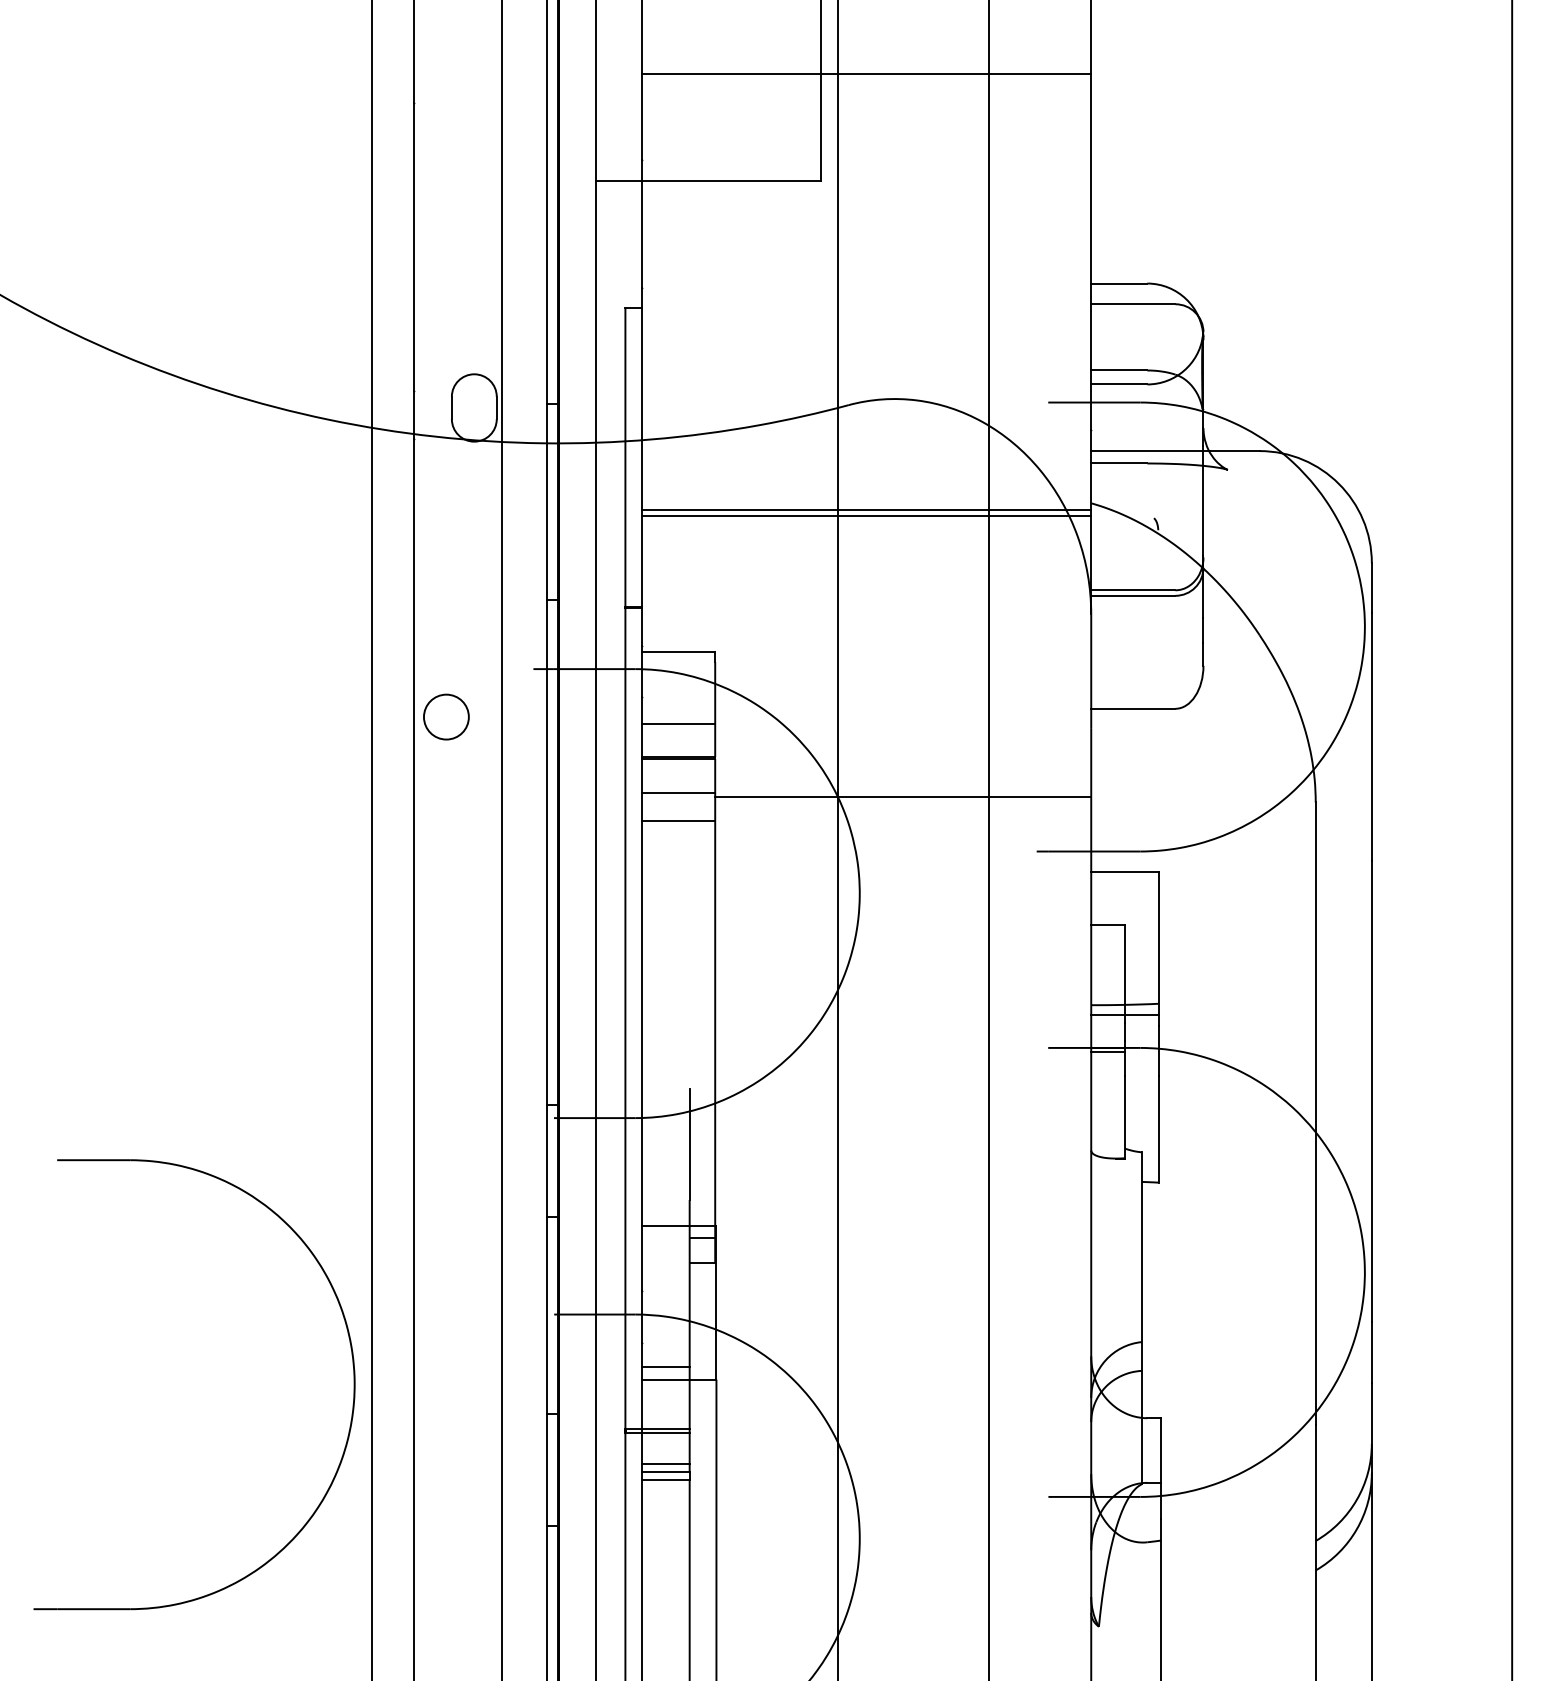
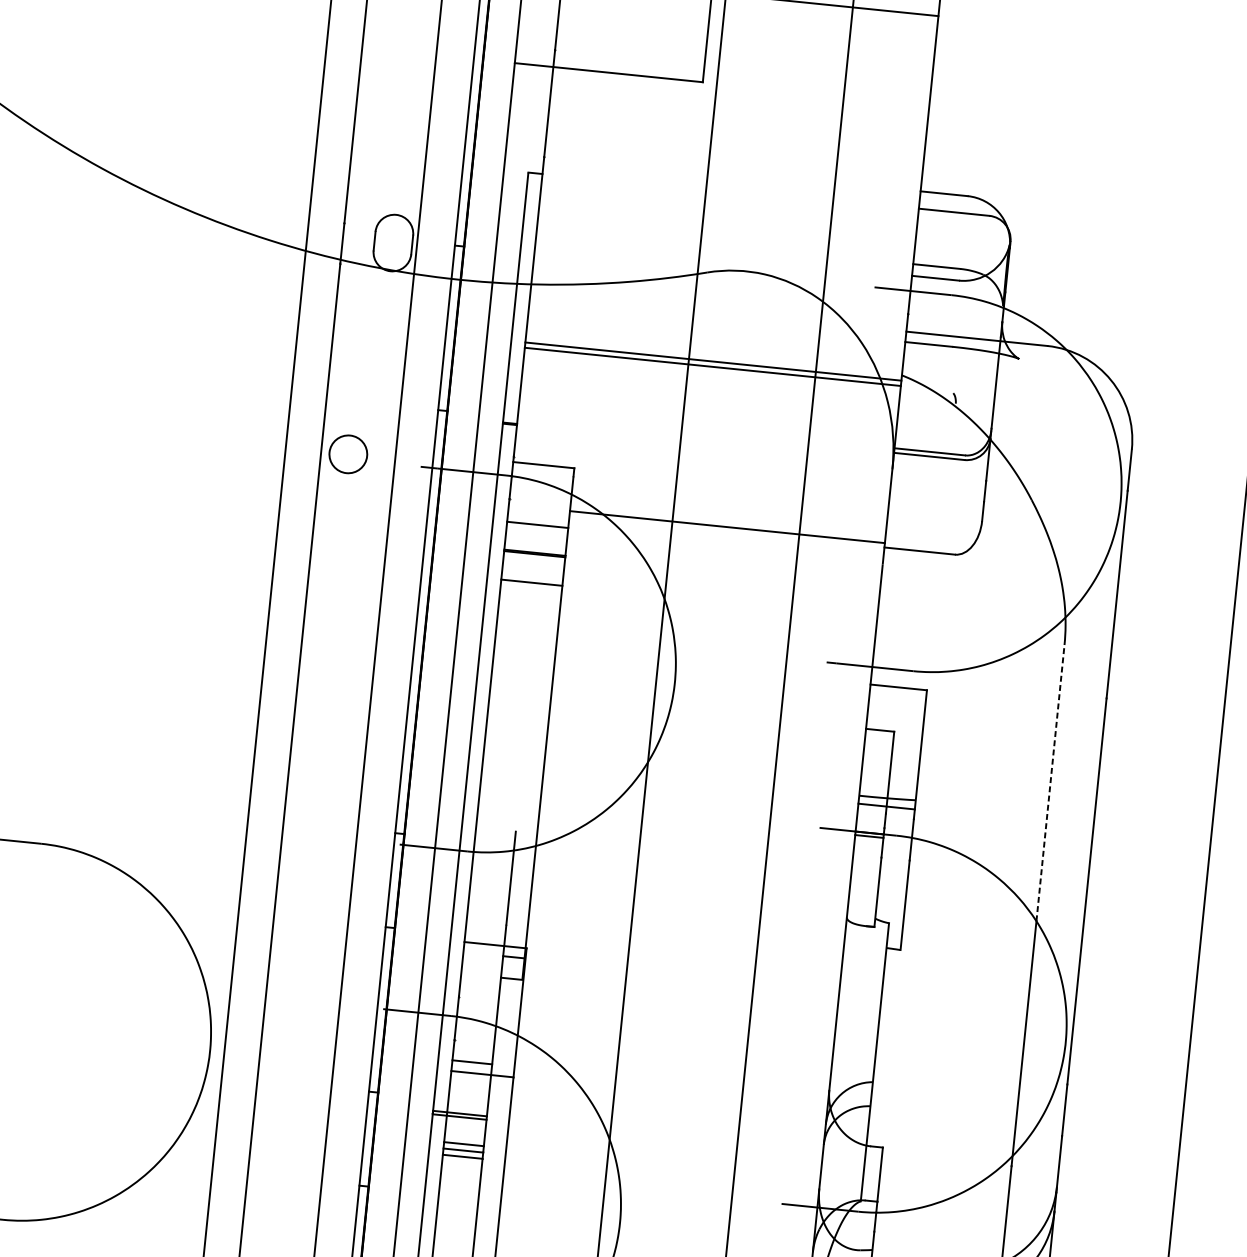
circle: (446, 716) -> (348, 453), moved
line: (903, 796) -> (727, 527), moved
line: (678, 821) -> (529, 606), removed
line: (1315, 967) -> (1050, 783), solid -> dashed

